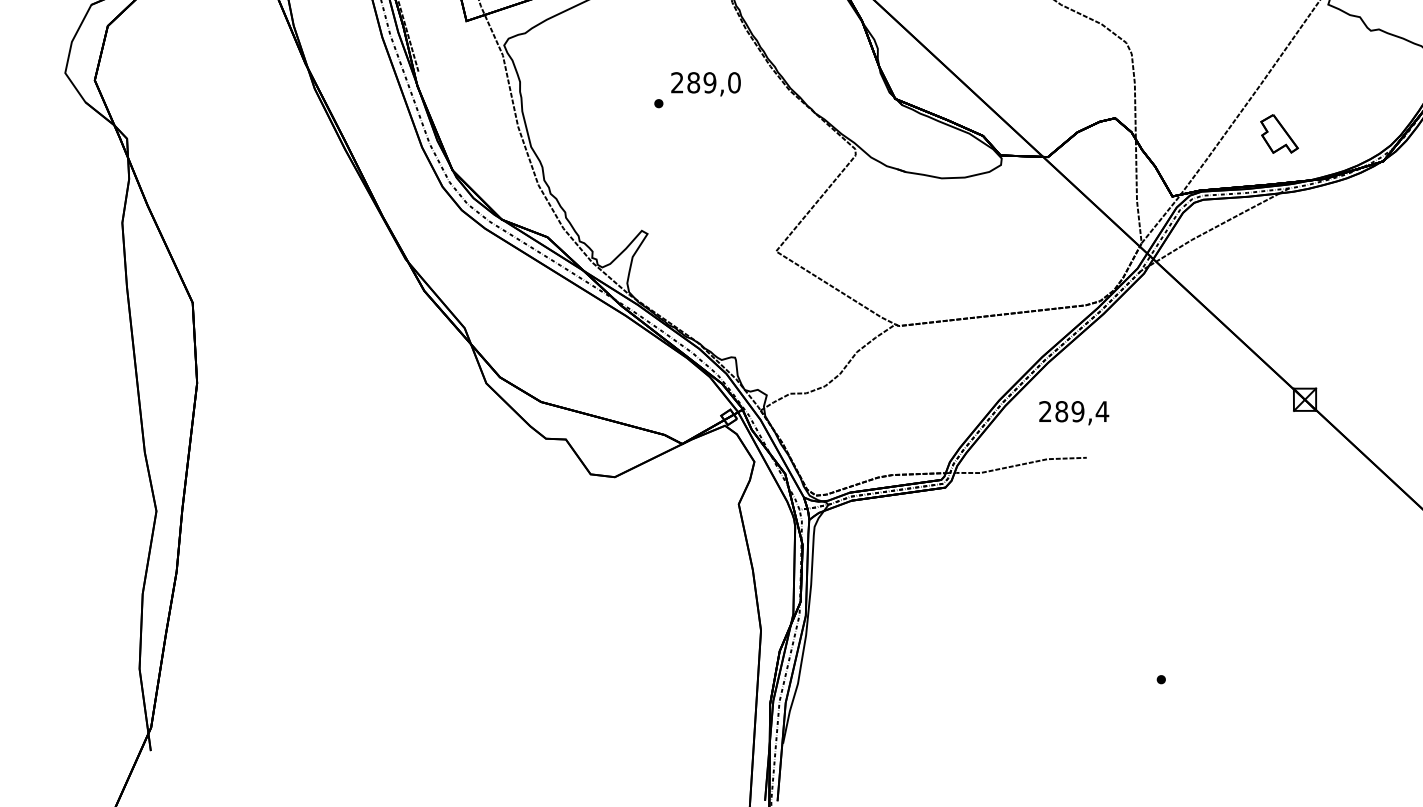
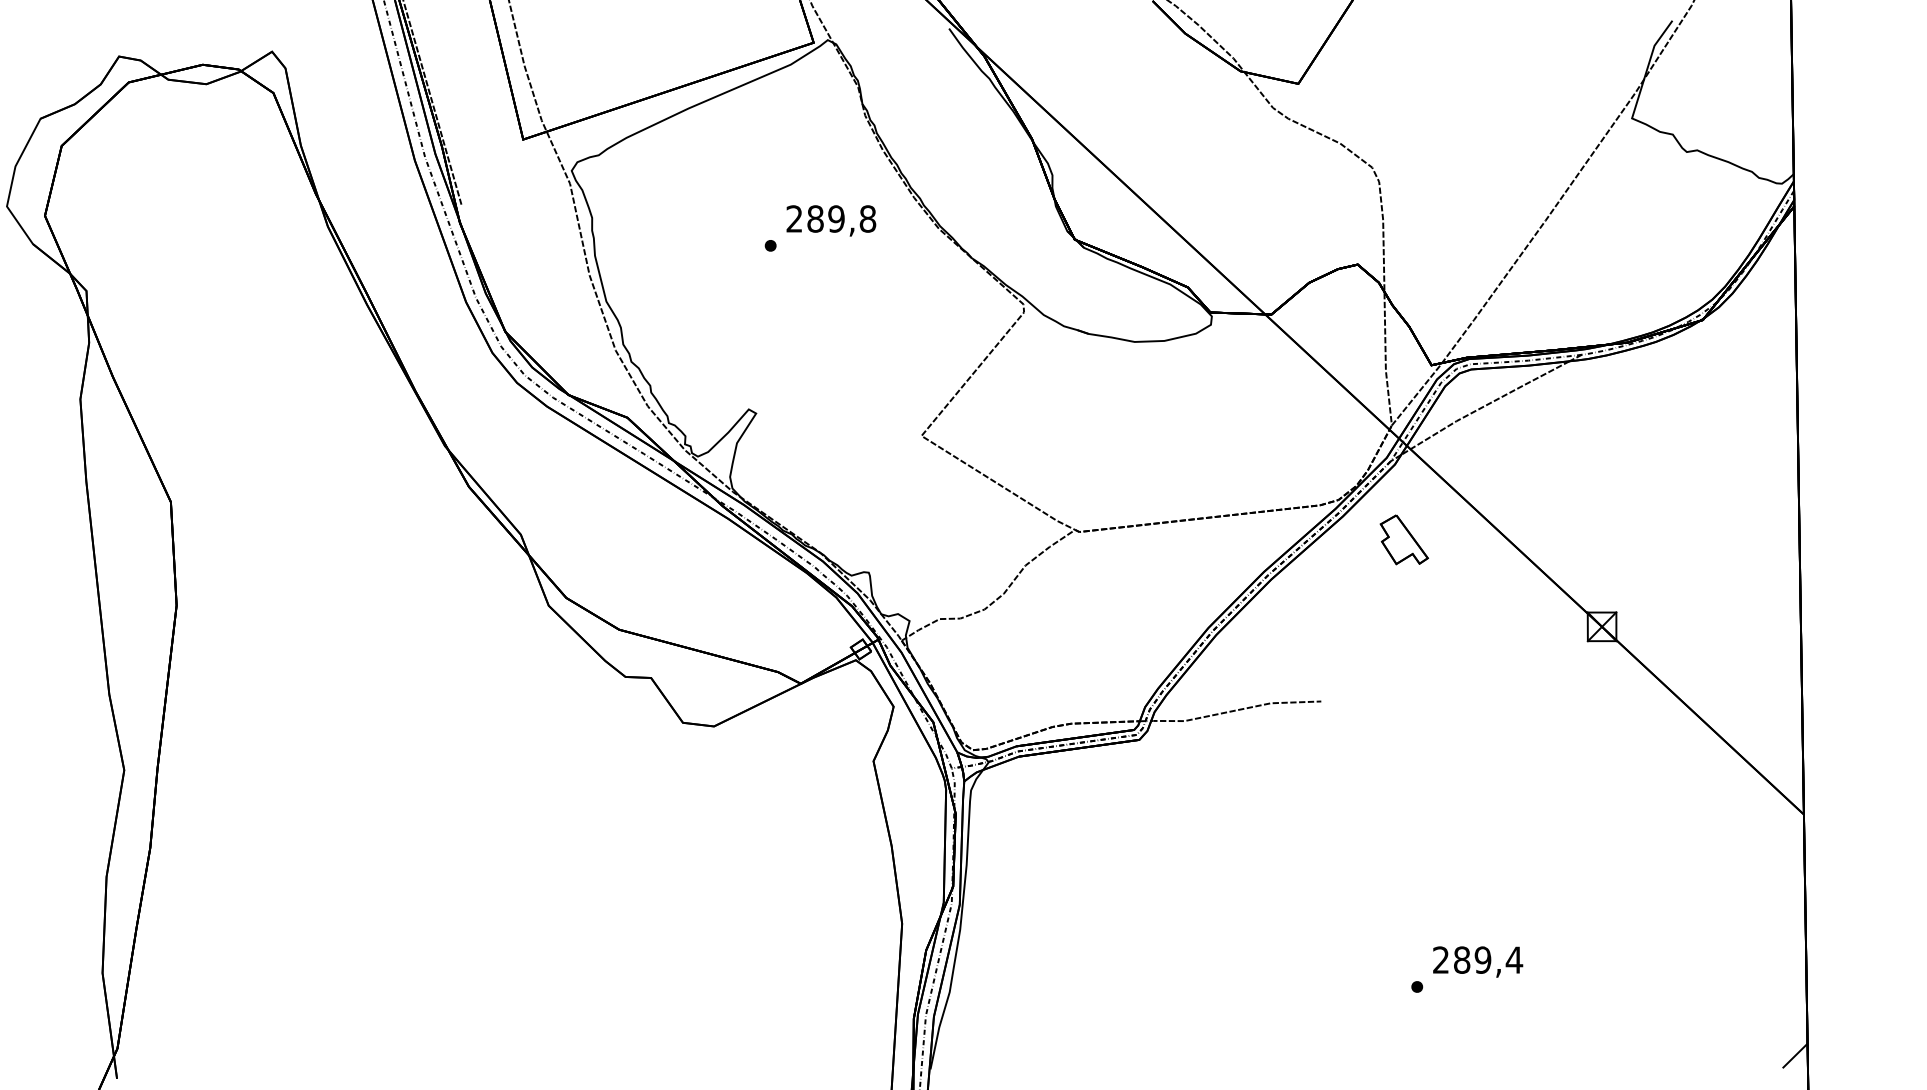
text: (734, 82) -> (867, 218), 289,0 -> 289,8
part: (1278, 133) -> (1403, 539), moved
text: (1074, 412) -> (1478, 961), moved

